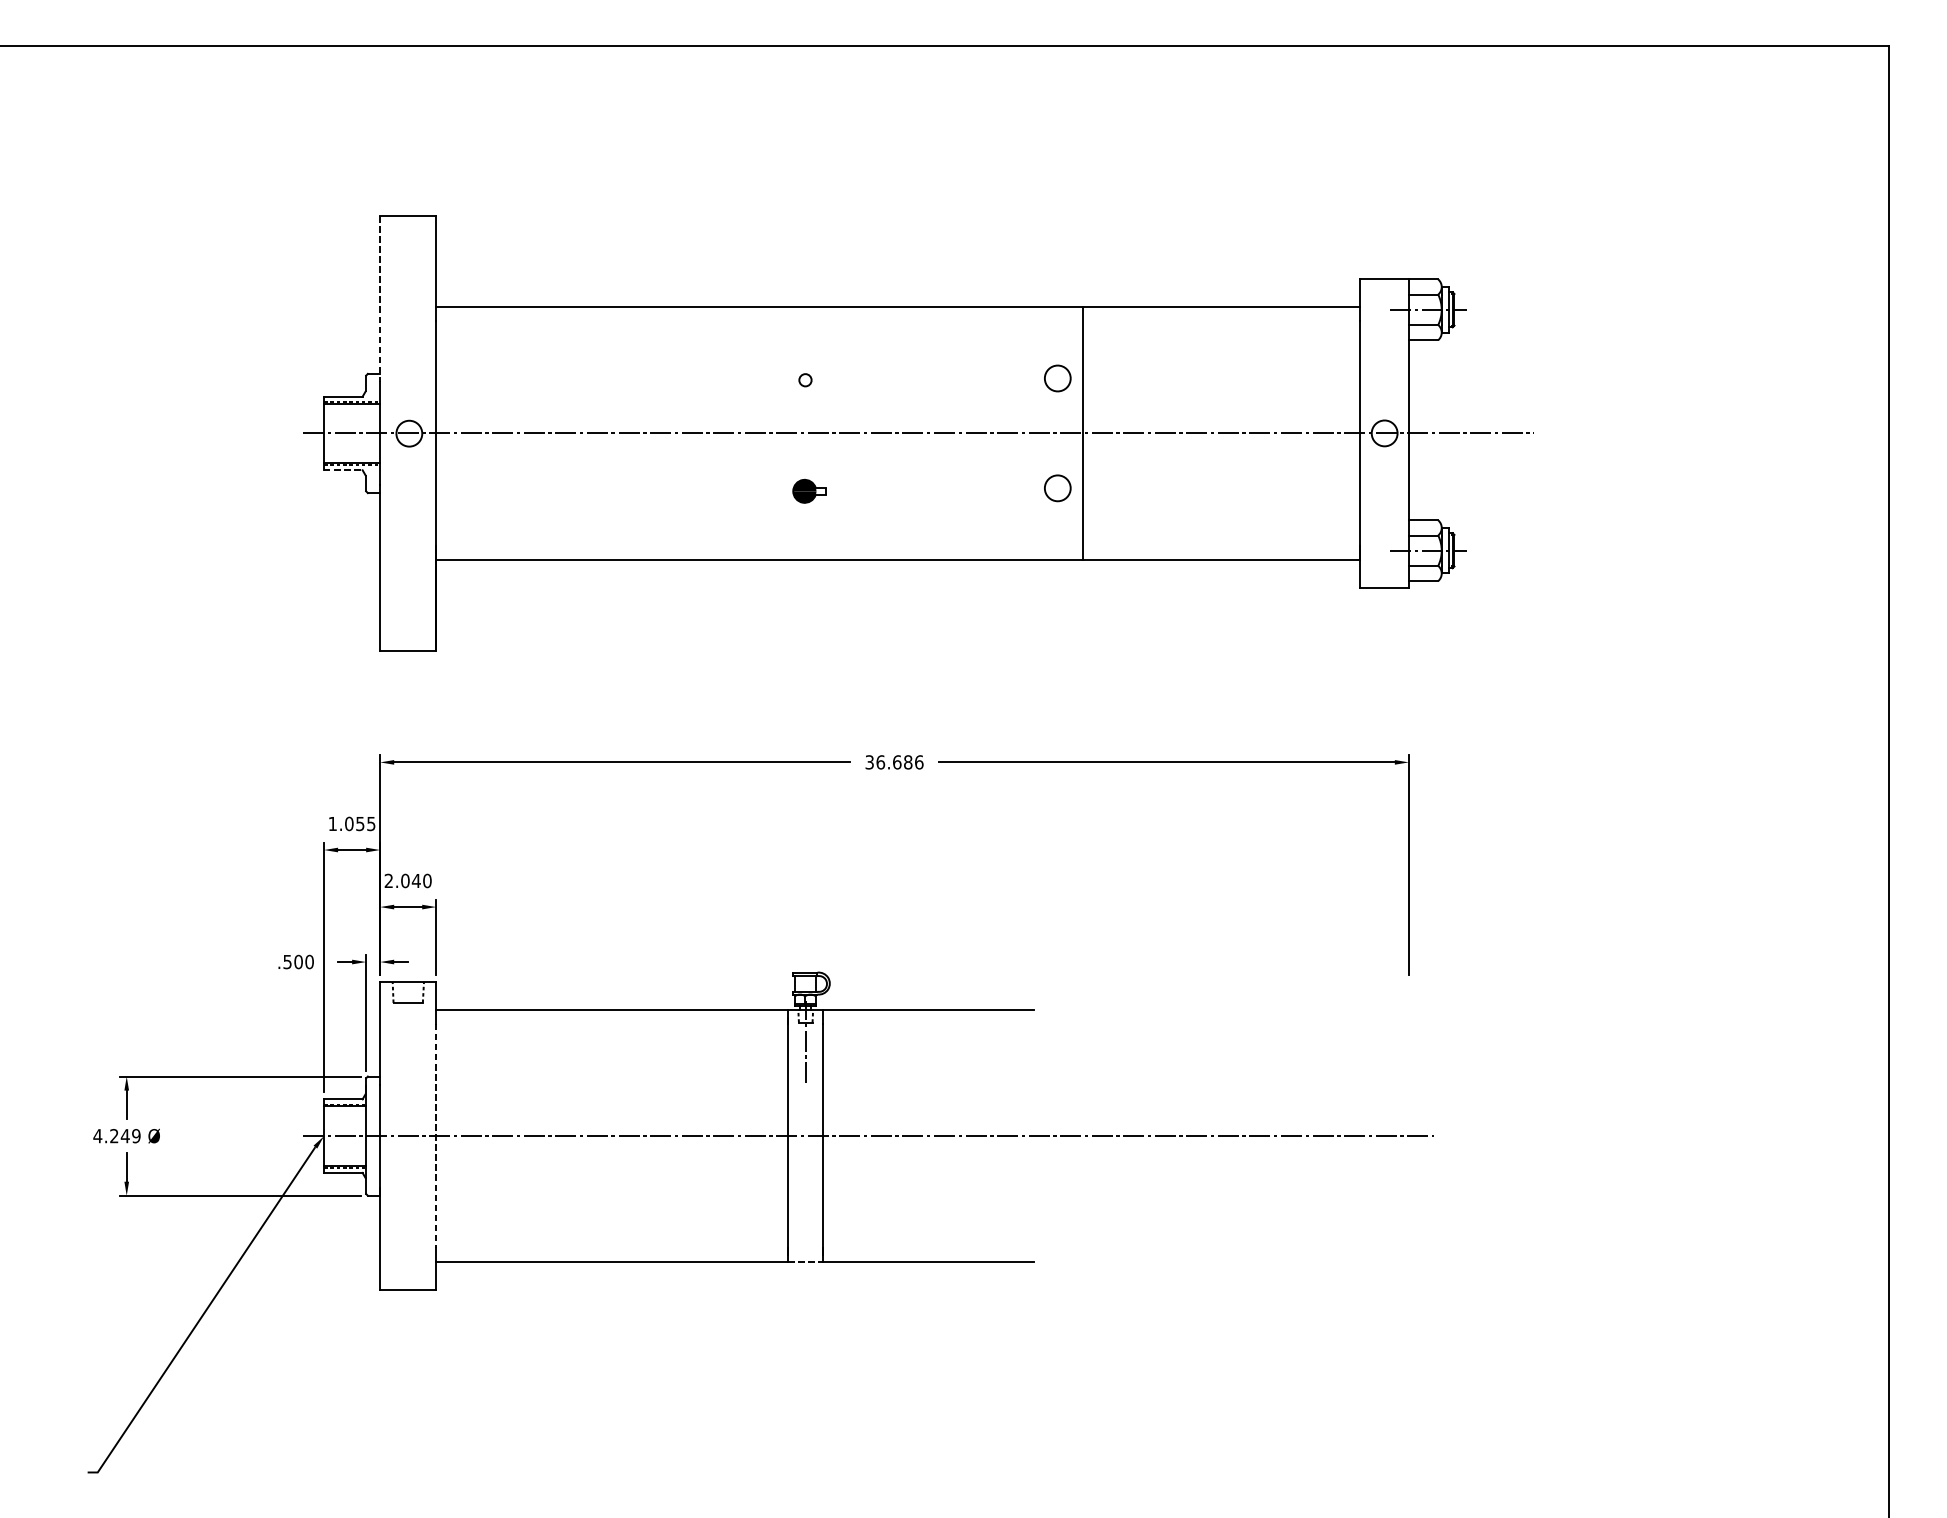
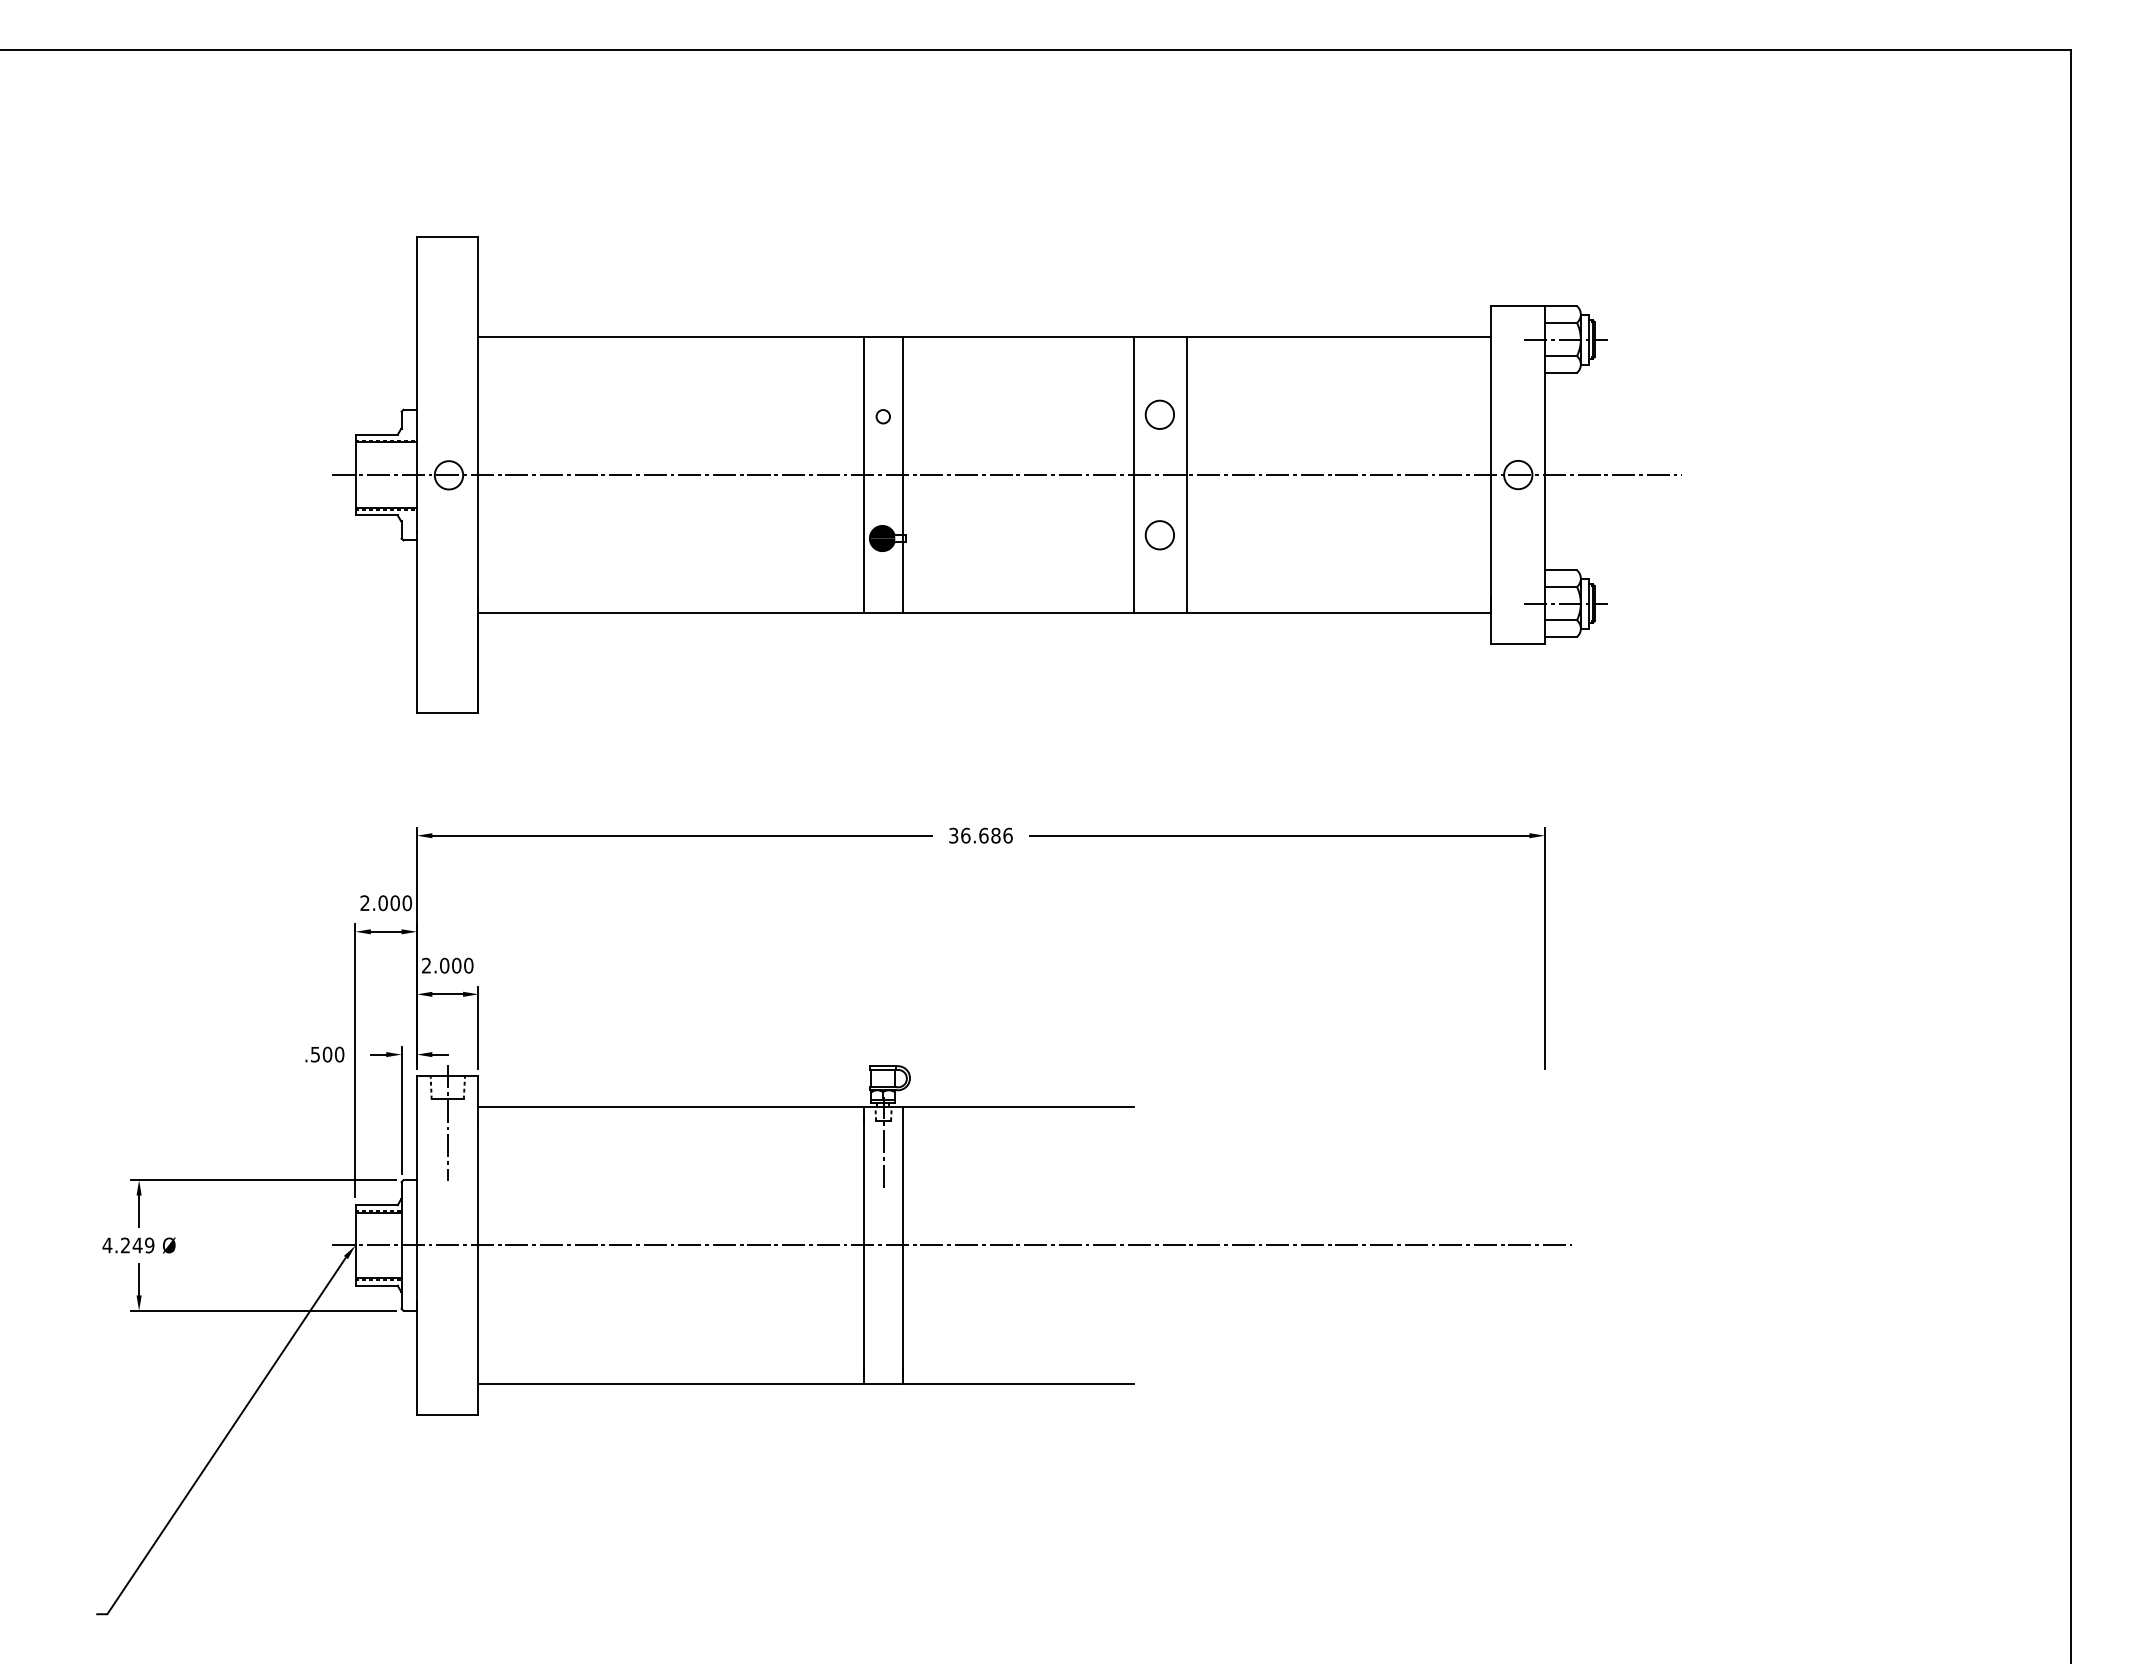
line: (379, 298) -> (416, 327), dashed -> solid
line: (788, 432) -> (864, 474), added
line: (823, 432) -> (902, 474), added
line: (1033, 432) -> (1133, 474), added
line: (344, 470) -> (377, 515), dashed -> solid
text: (352, 824) -> (386, 903), 1.055 -> 2.000
text: (416, 880) -> (456, 965), 2.040 -> 2.000
line: (407, 1024) -> (447, 1123), added
line: (436, 1136) -> (478, 1245), dashed -> solid
line: (806, 1262) -> (884, 1383), dashed -> solid

